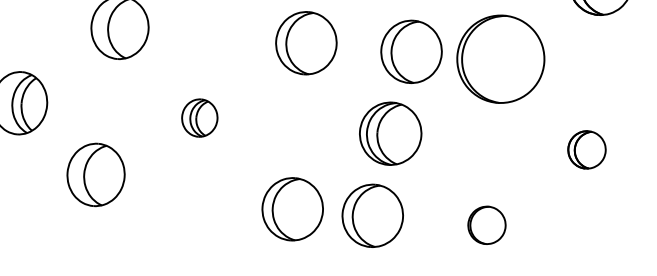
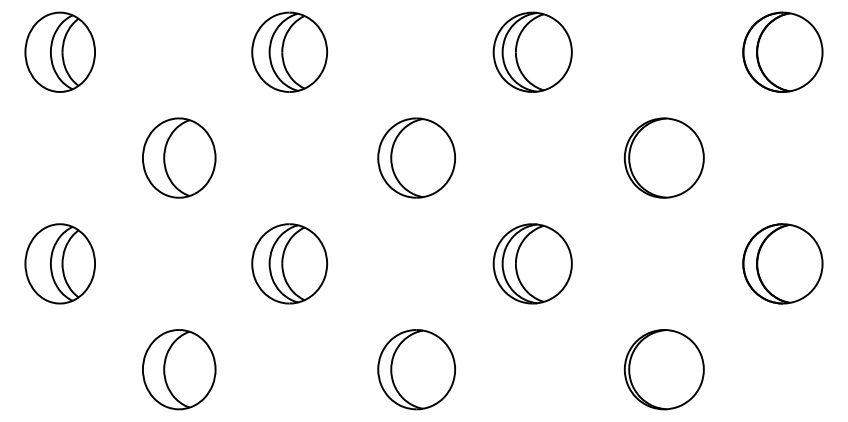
part: (411, 51) -> (550, 157), removed
part: (500, 58) -> (663, 157), size x0.71
part: (199, 117) -> (289, 263), size x1.67
part: (586, 149) -> (782, 263), size x1.67
part: (96, 174) -> (179, 369), moved
part: (372, 215) -> (518, 369), removed
part: (486, 225) -> (663, 369), size x1.67

